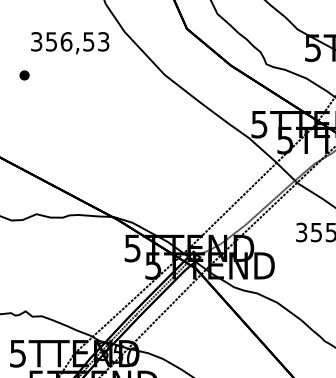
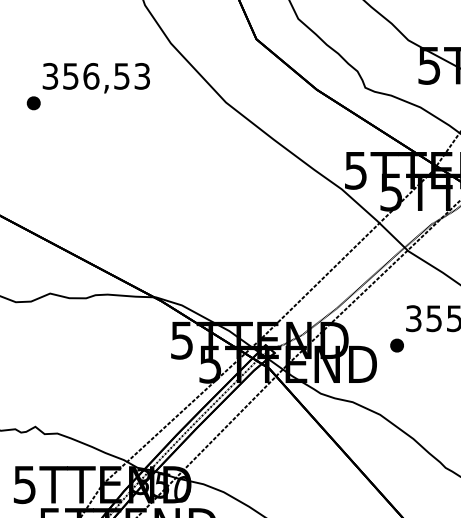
text: (70, 43) -> (96, 78), moved
part: (289, 252) -> (397, 346), added

